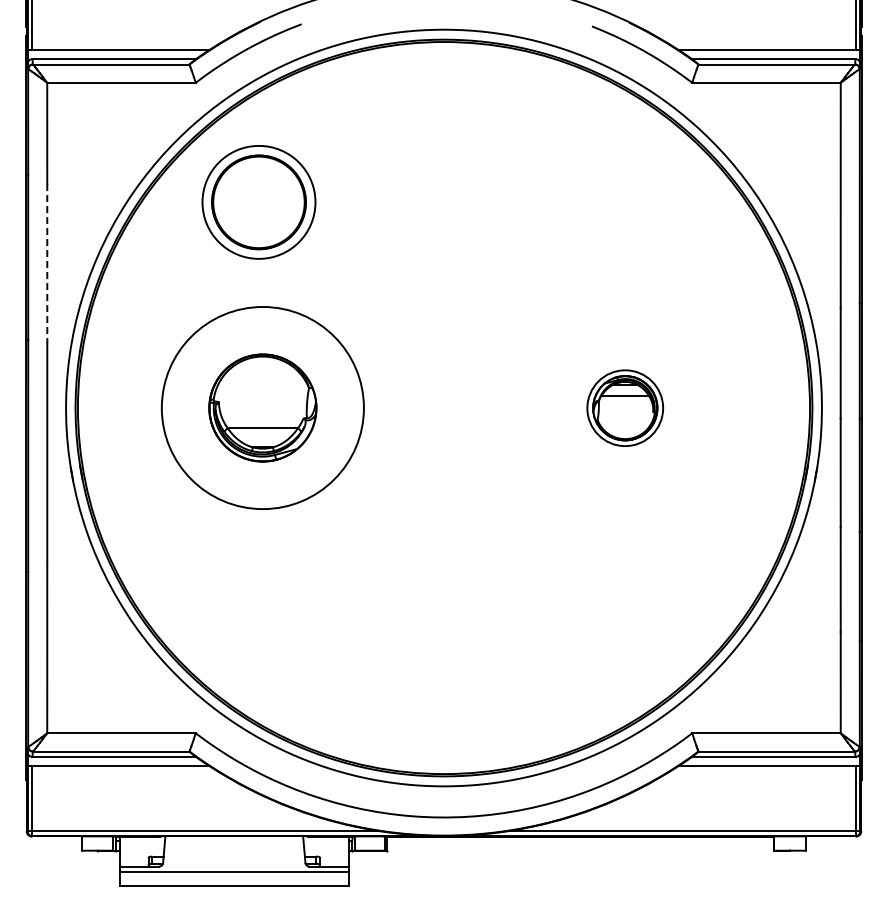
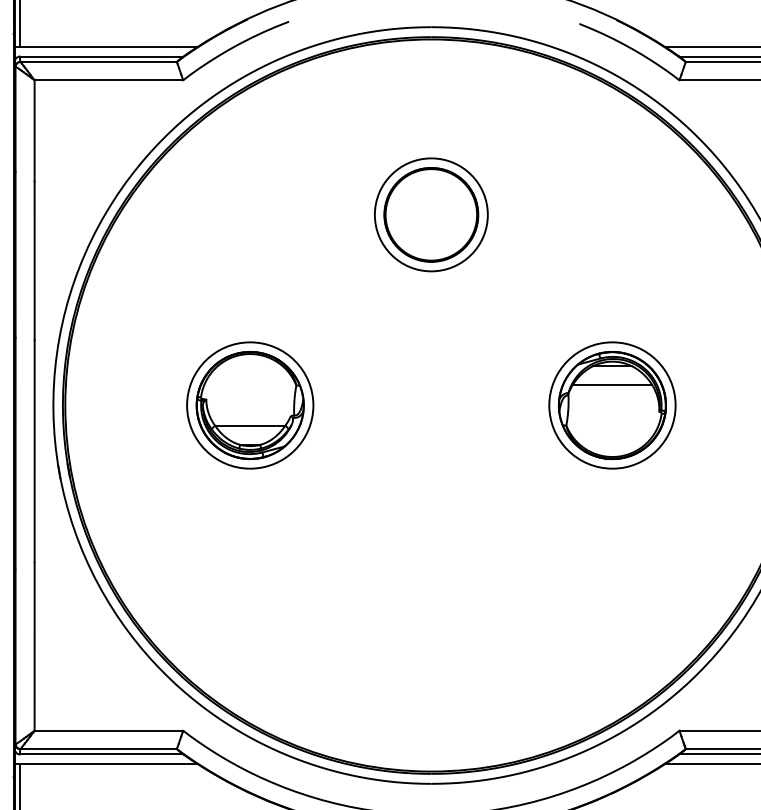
part: (258, 202) -> (430, 214), moved
line: (47, 263) -> (34, 260), dashed -> solid
circle: (262, 407) -> (249, 404), size x0.62
part: (625, 408) -> (612, 405), size x1.67

